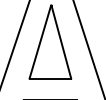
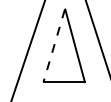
line: (40, 41) -> (54, 45), solid -> dashed

